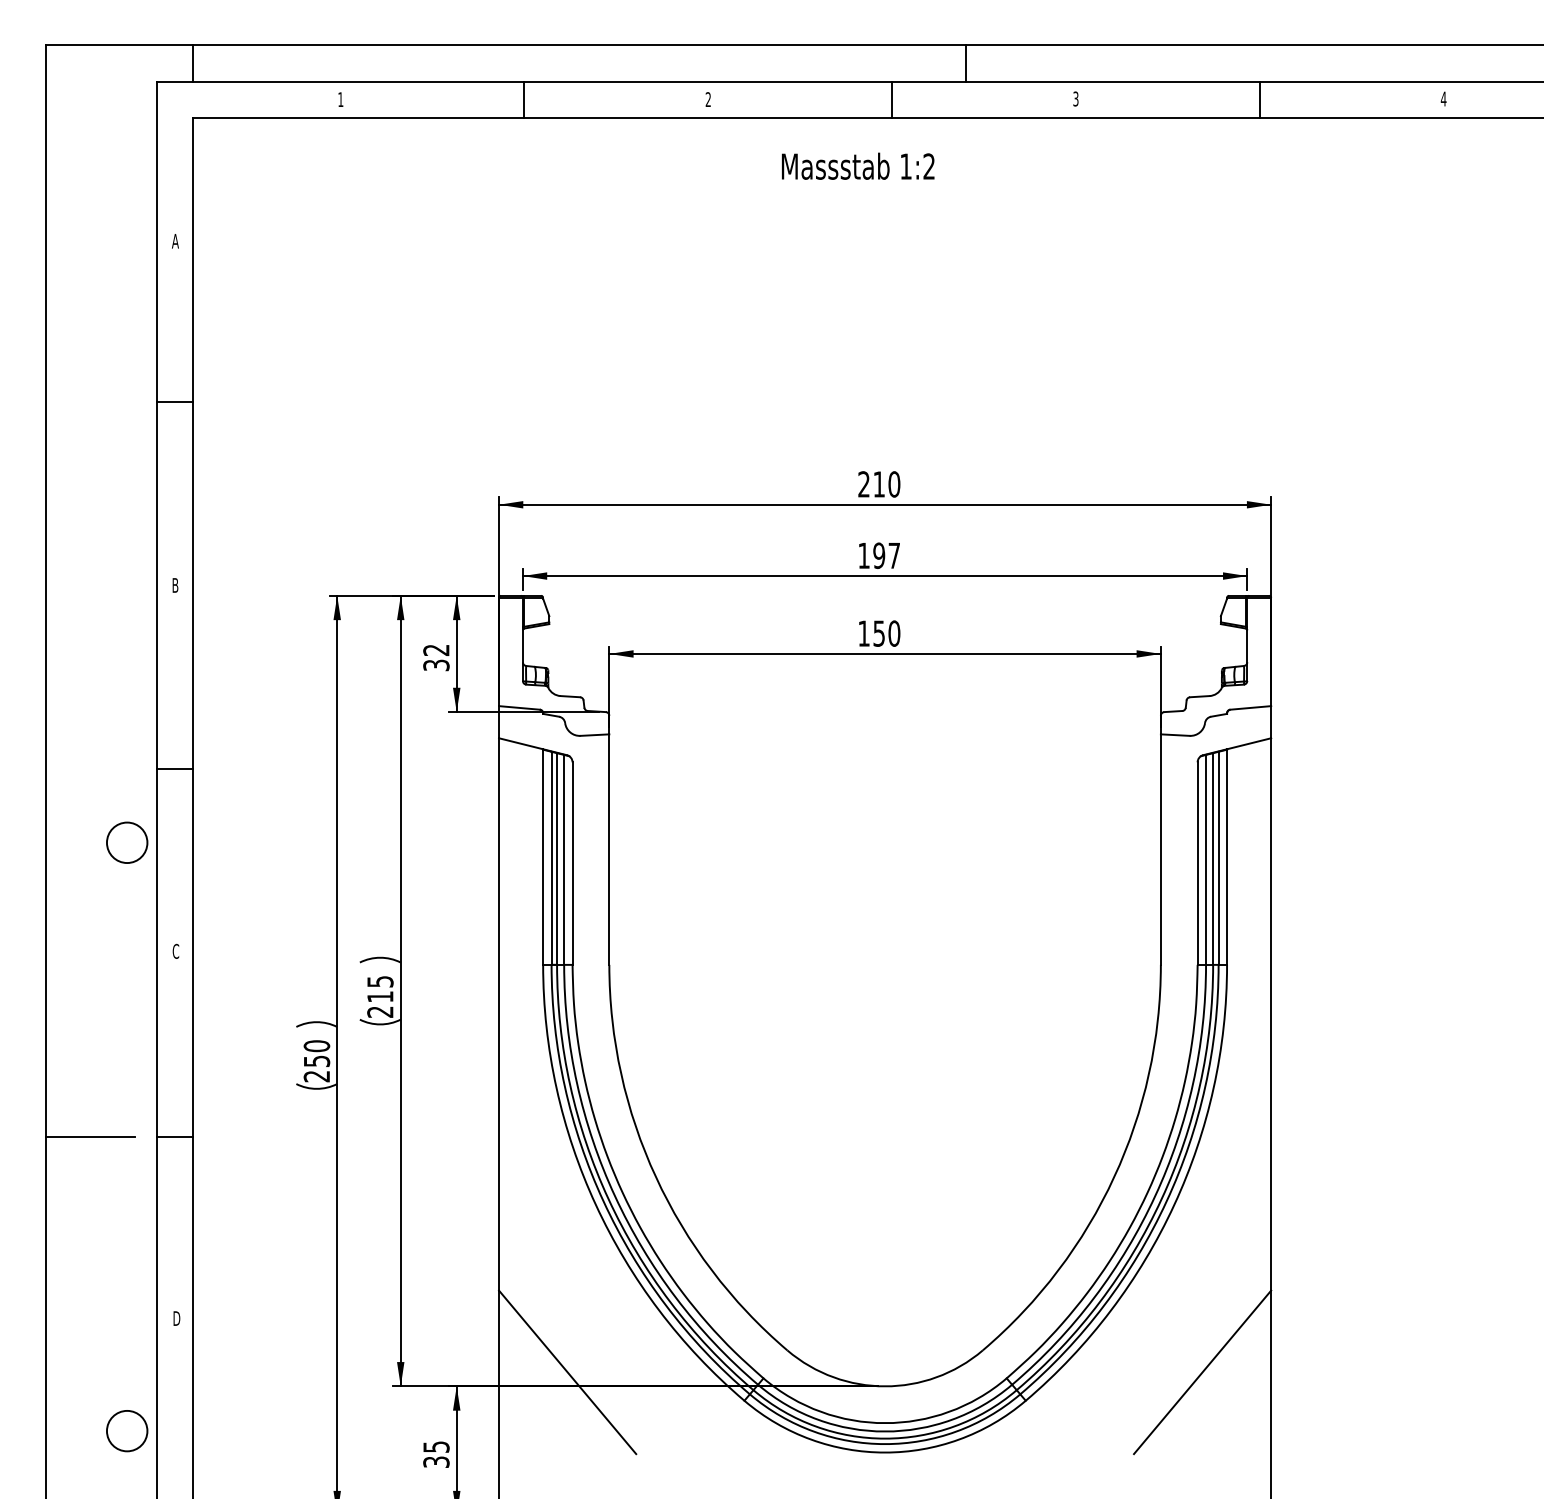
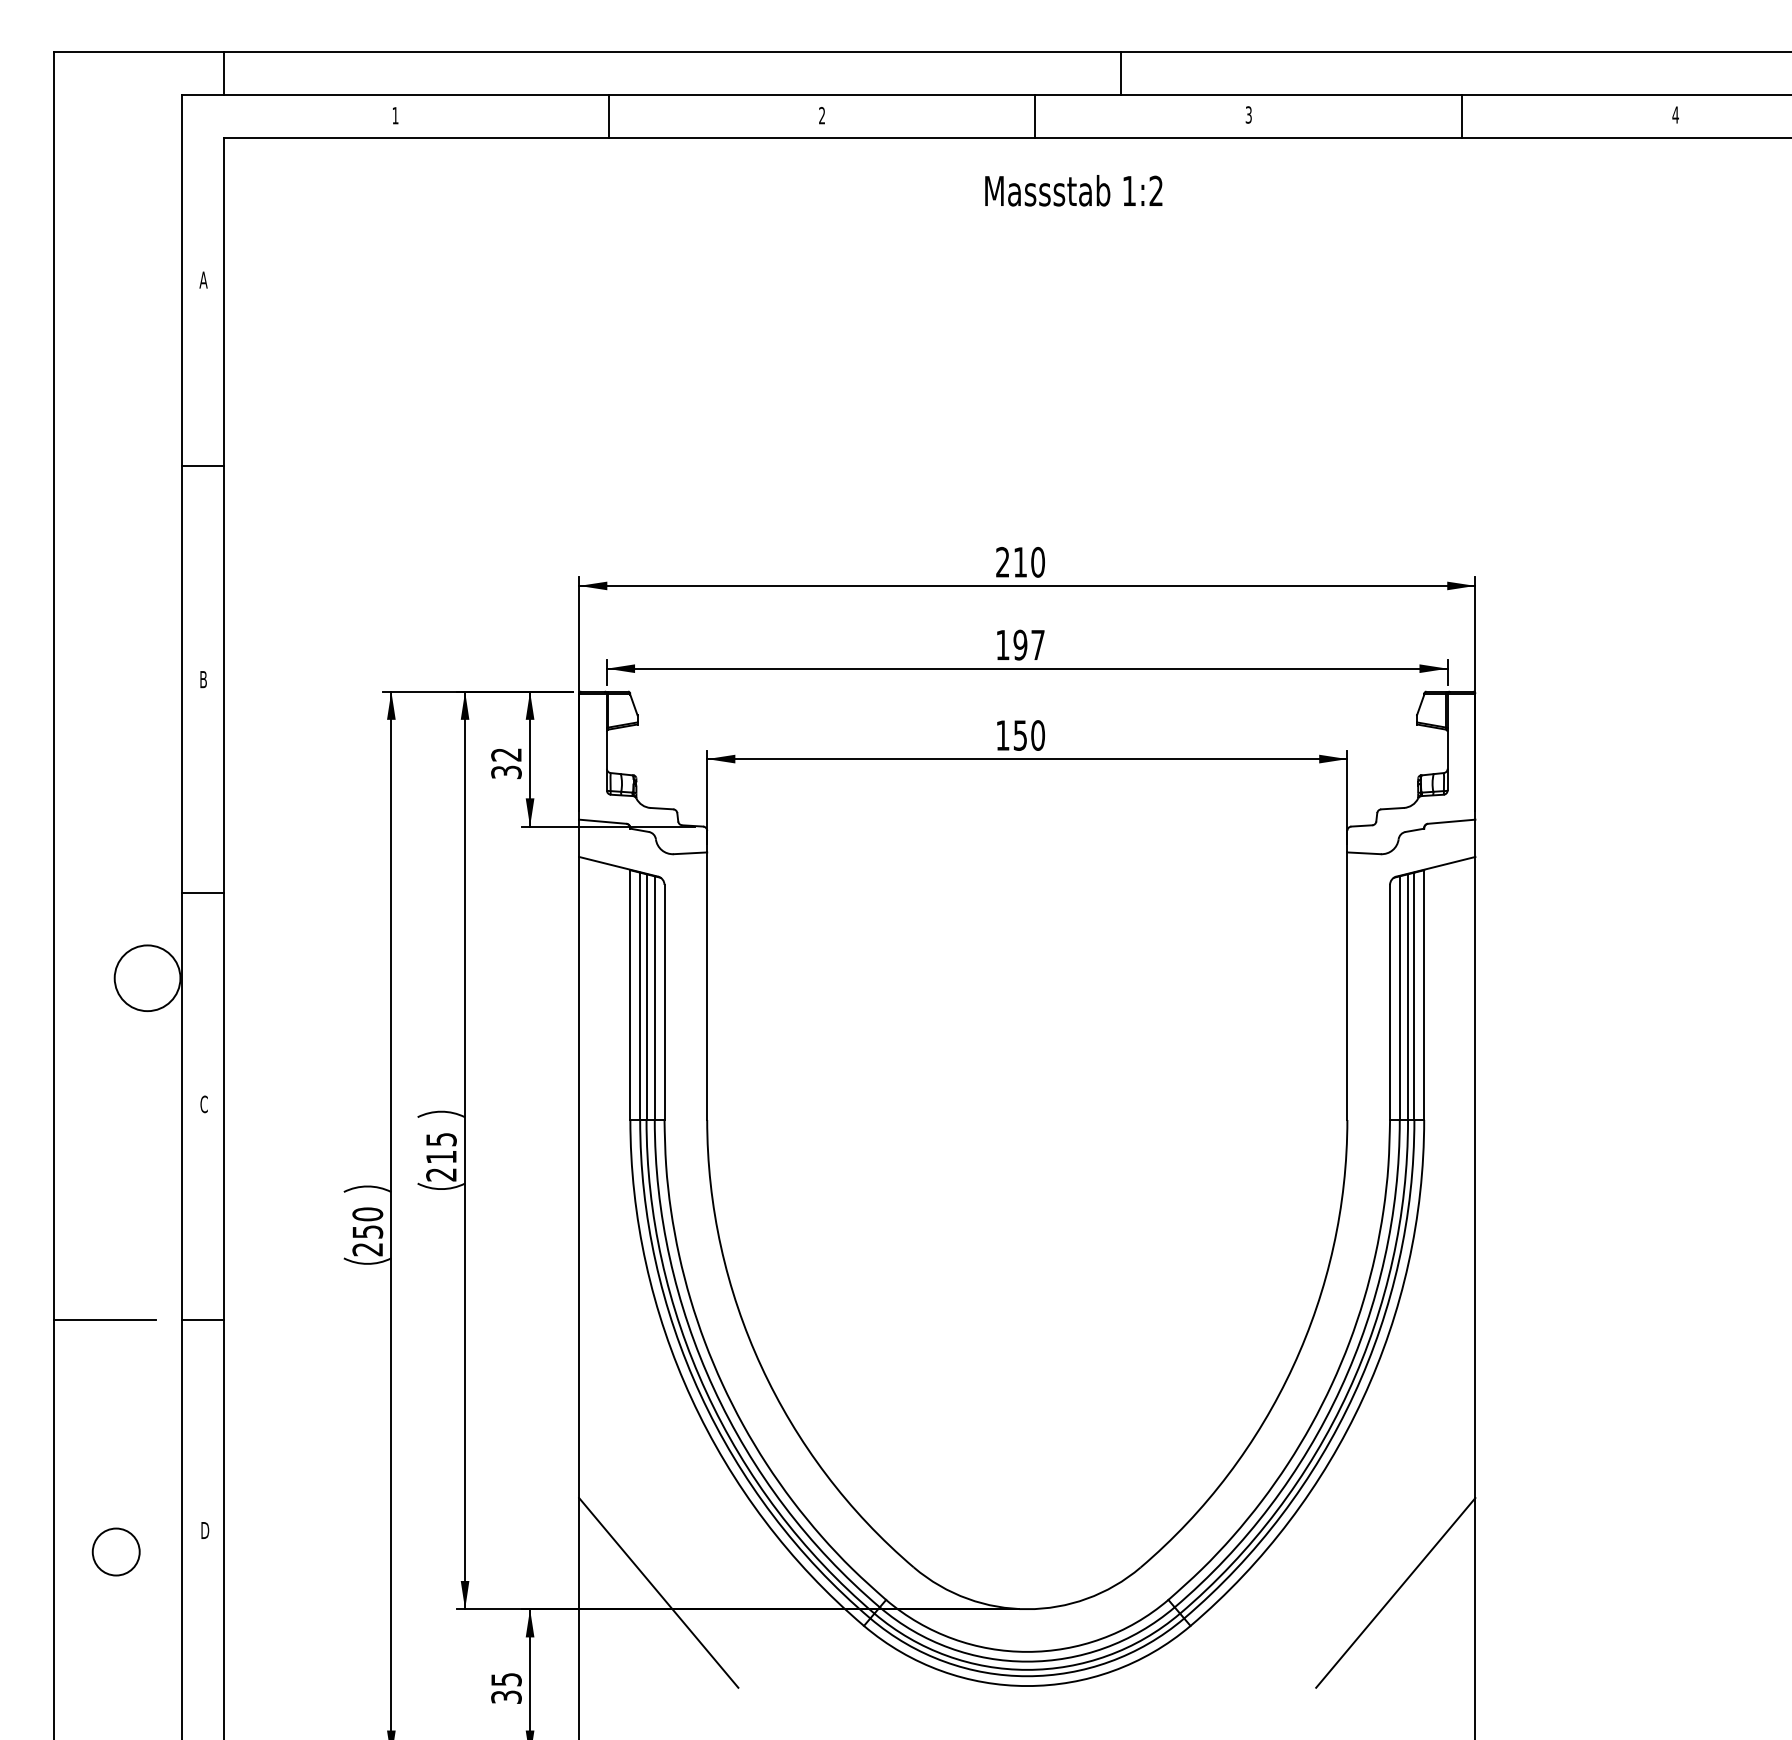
text: (858, 165) -> (1074, 189), moved
circle: (126, 842) -> (146, 977), size x1.4
circle: (127, 1431) -> (116, 1552), moved

